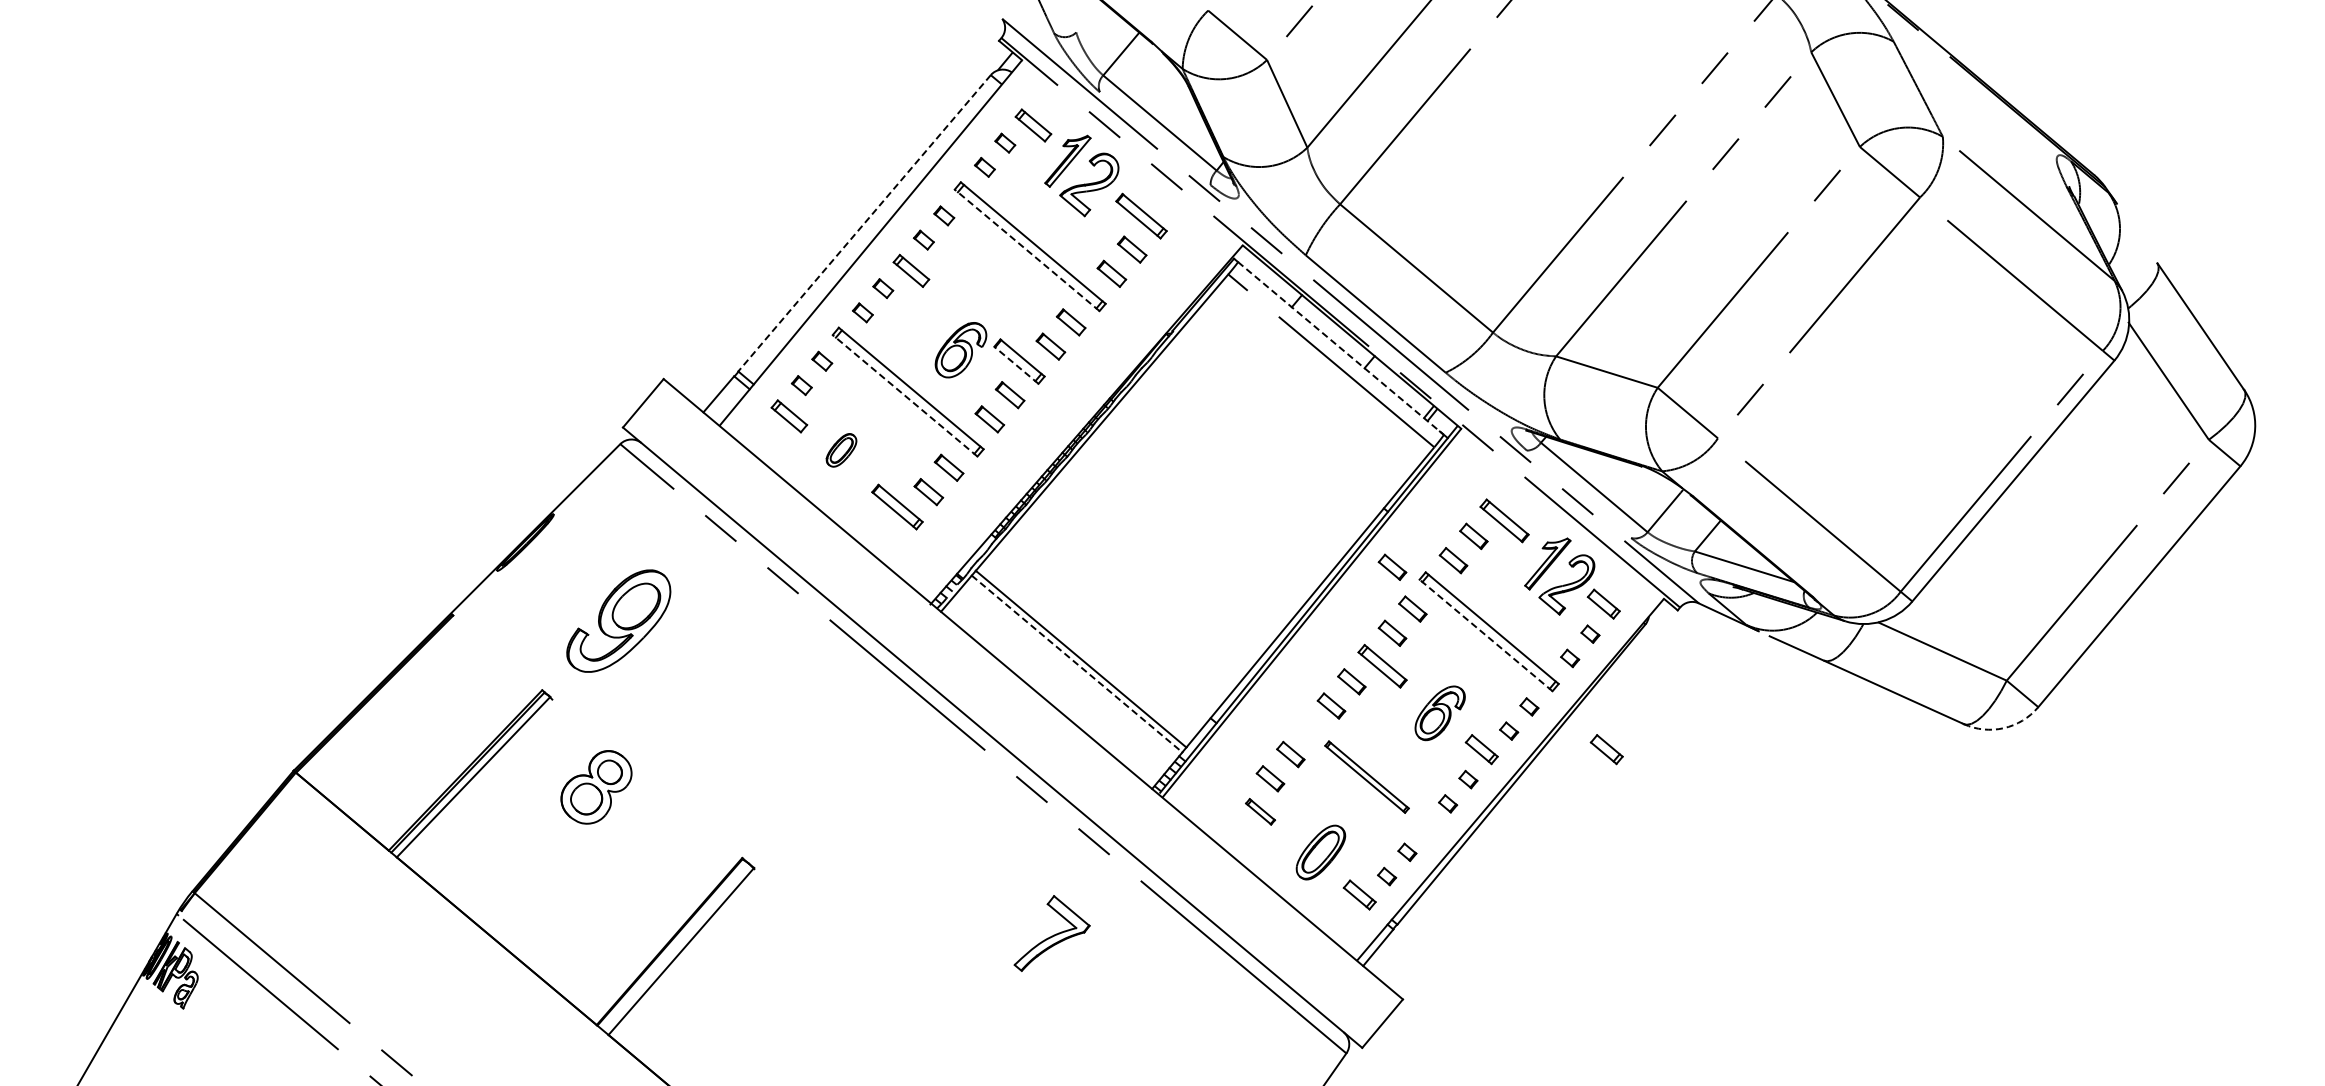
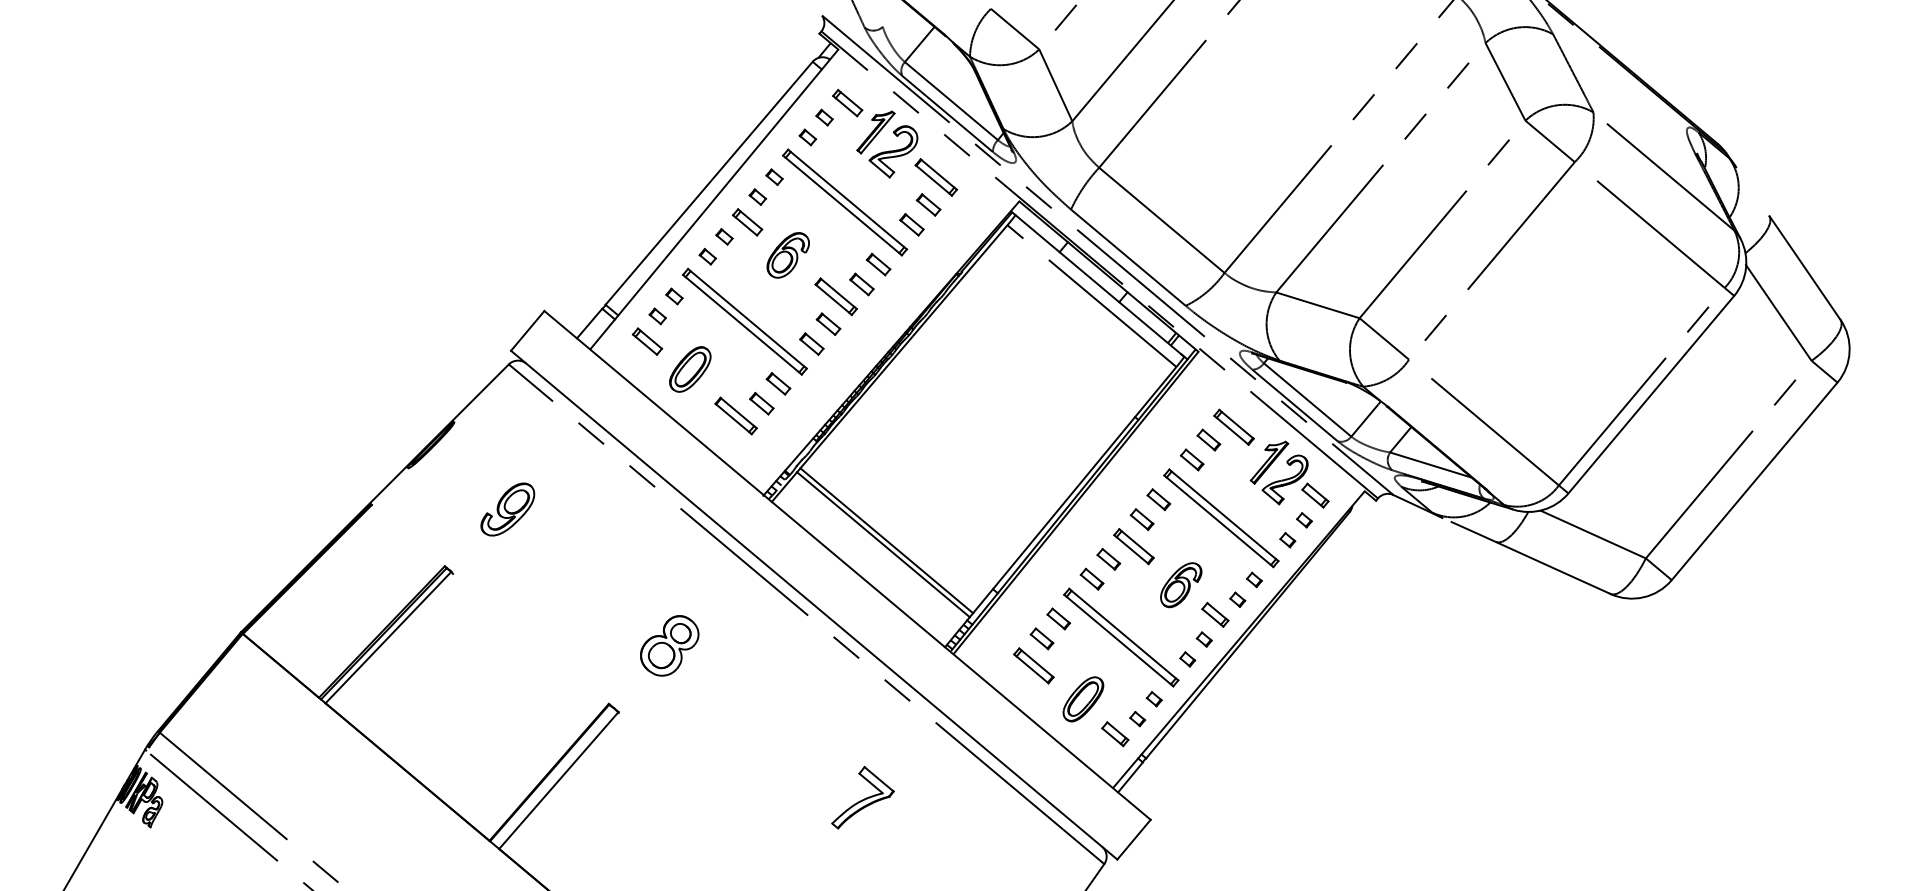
line: (1154, 138) -> (946, 113), added
line: (864, 223) -> (709, 183), dashed -> solid
line: (1026, 250) -> (841, 205), dashed -> solid
line: (1341, 348) -> (1100, 285), dashed -> solid
part: (960, 350) -> (787, 255), moved
line: (1016, 365) -> (833, 299), dashed -> solid
line: (904, 395) -> (741, 324), dashed -> solid
part: (841, 450) -> (690, 369), size x1.67
line: (1579, 494) -> (1295, 405), added
part: (1392, 566) -> (1142, 464), removed
part: (619, 620) -> (508, 509), size x0.62
line: (1486, 635) -> (1219, 521), dashed -> solid
line: (1077, 664) -> (883, 545), dashed -> solid
arc: (2003, 728) -> (1643, 597), dashed -> solid
part: (1606, 749) -> (1317, 614), removed
part: (1366, 776) -> (1120, 636), size x1.67
part: (596, 787) -> (669, 646), moved
part: (1260, 811) -> (1033, 665), size x1.67
part: (1051, 933) -> (862, 797), moved

